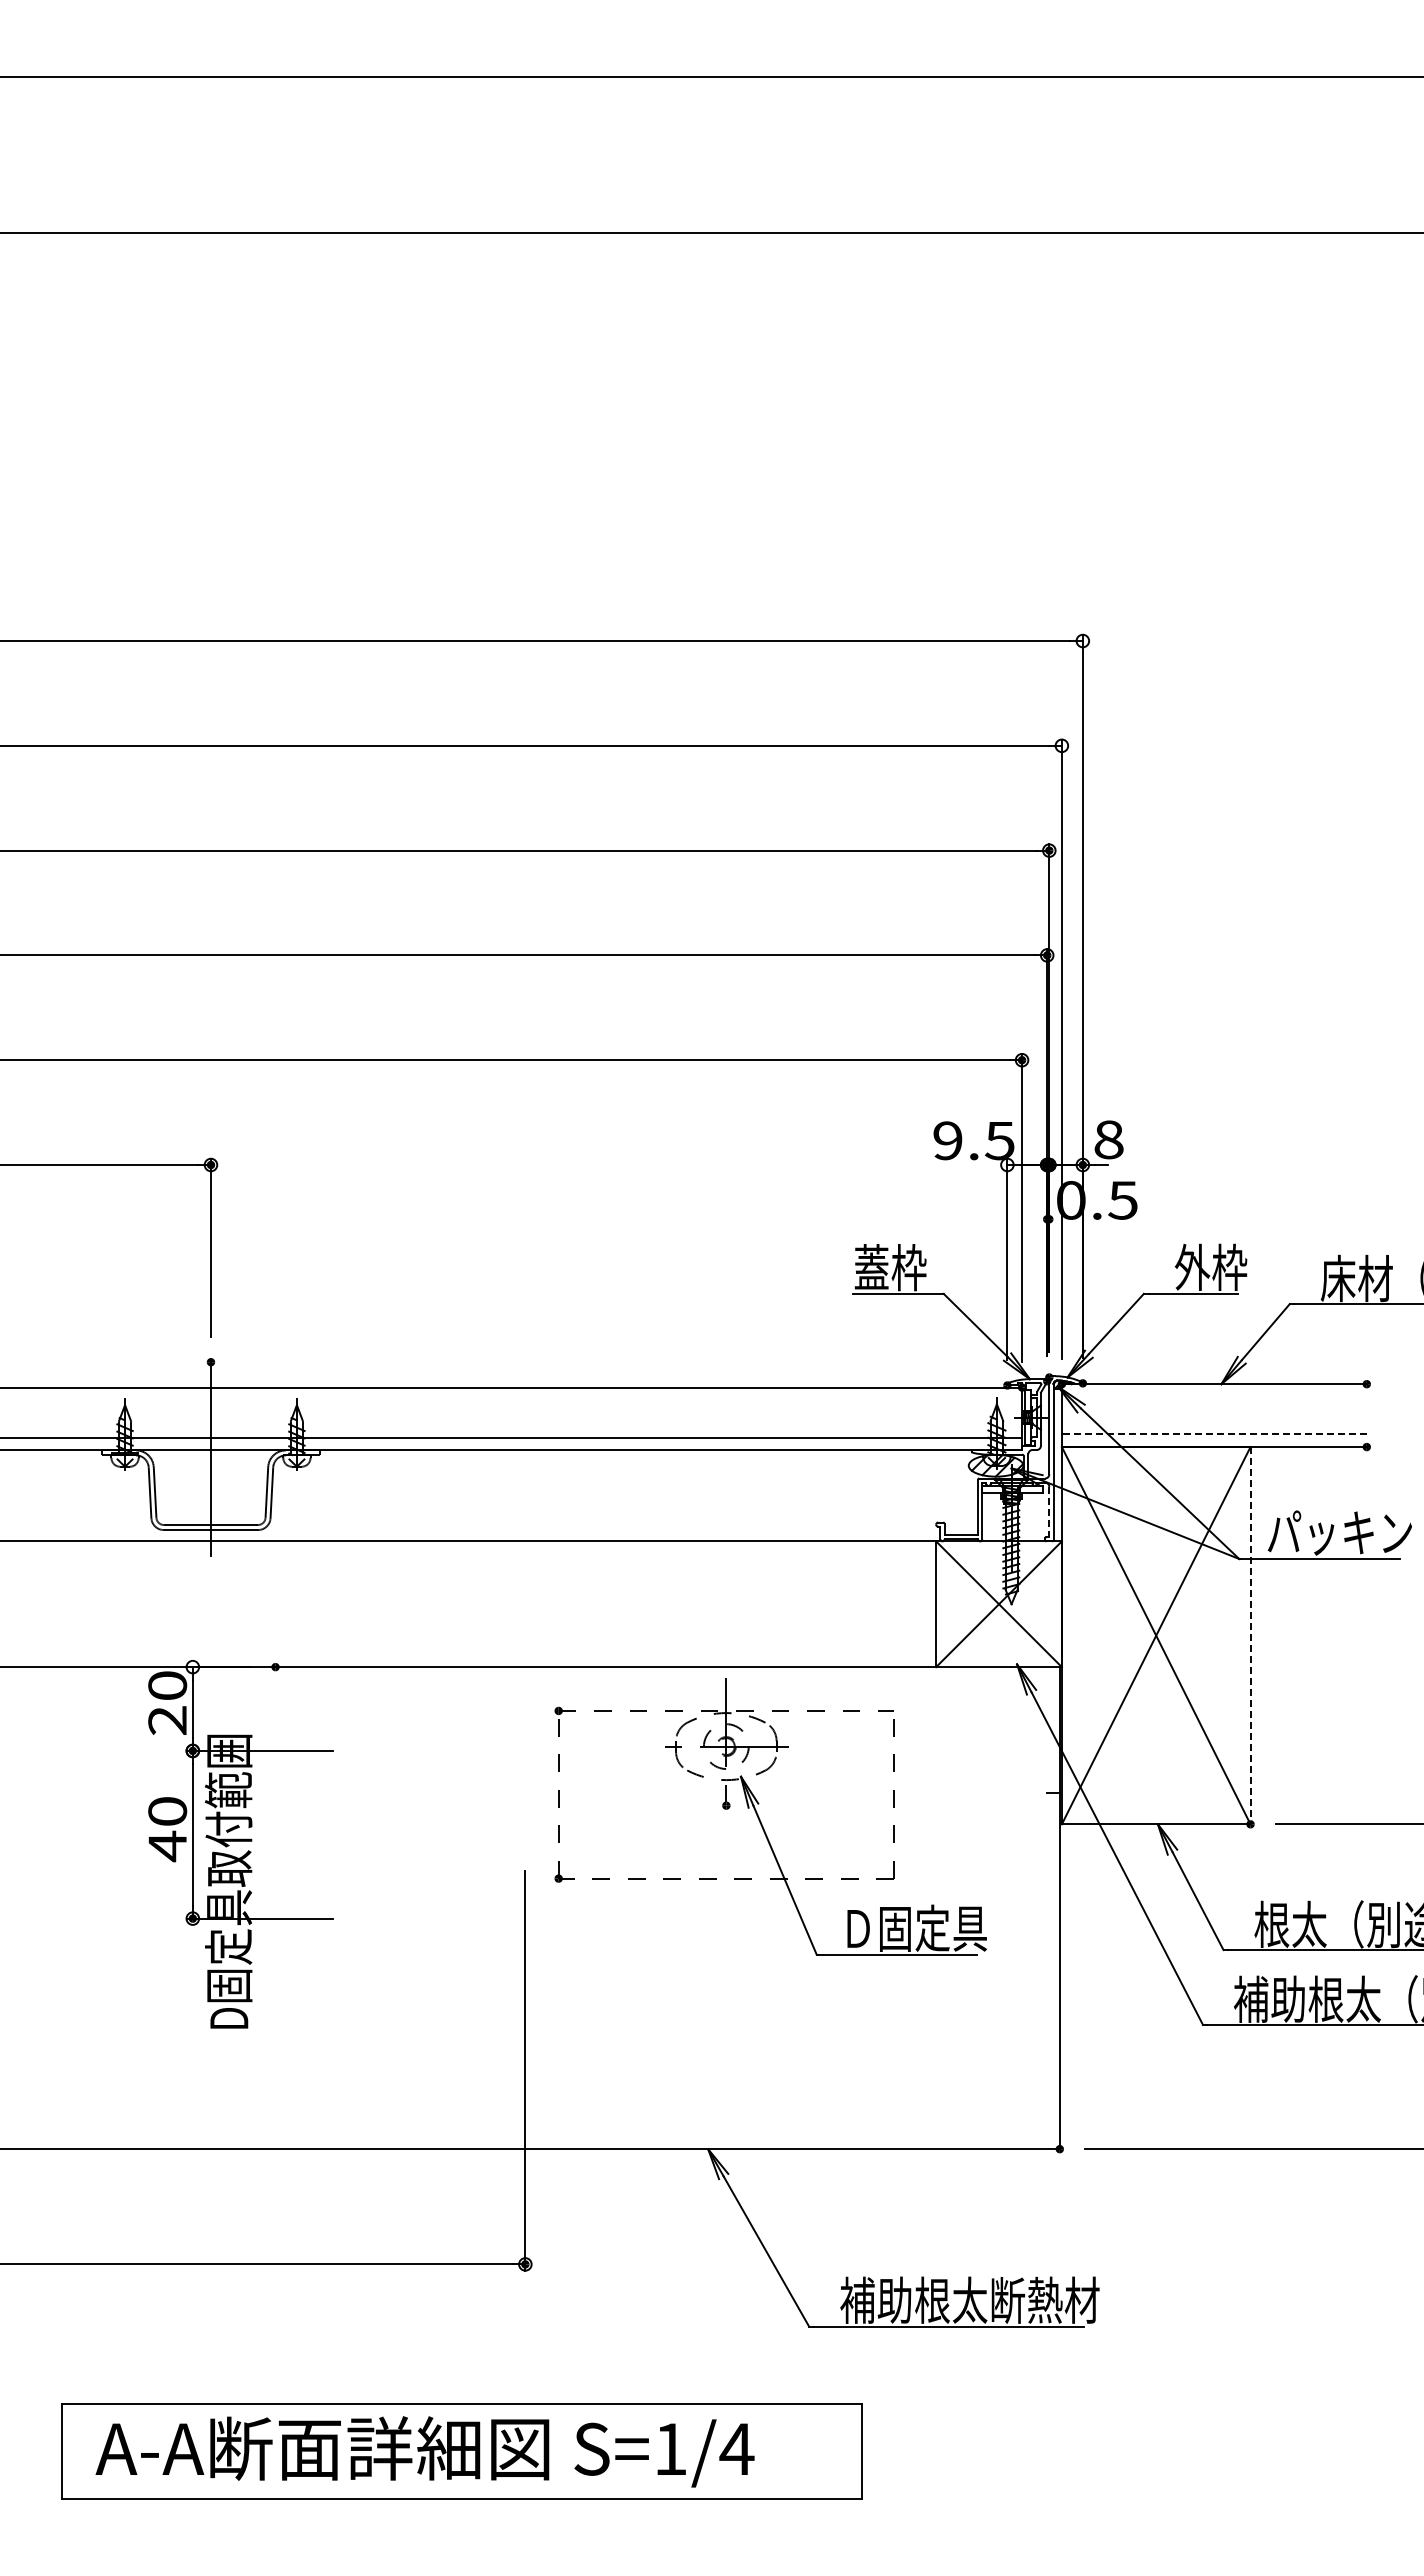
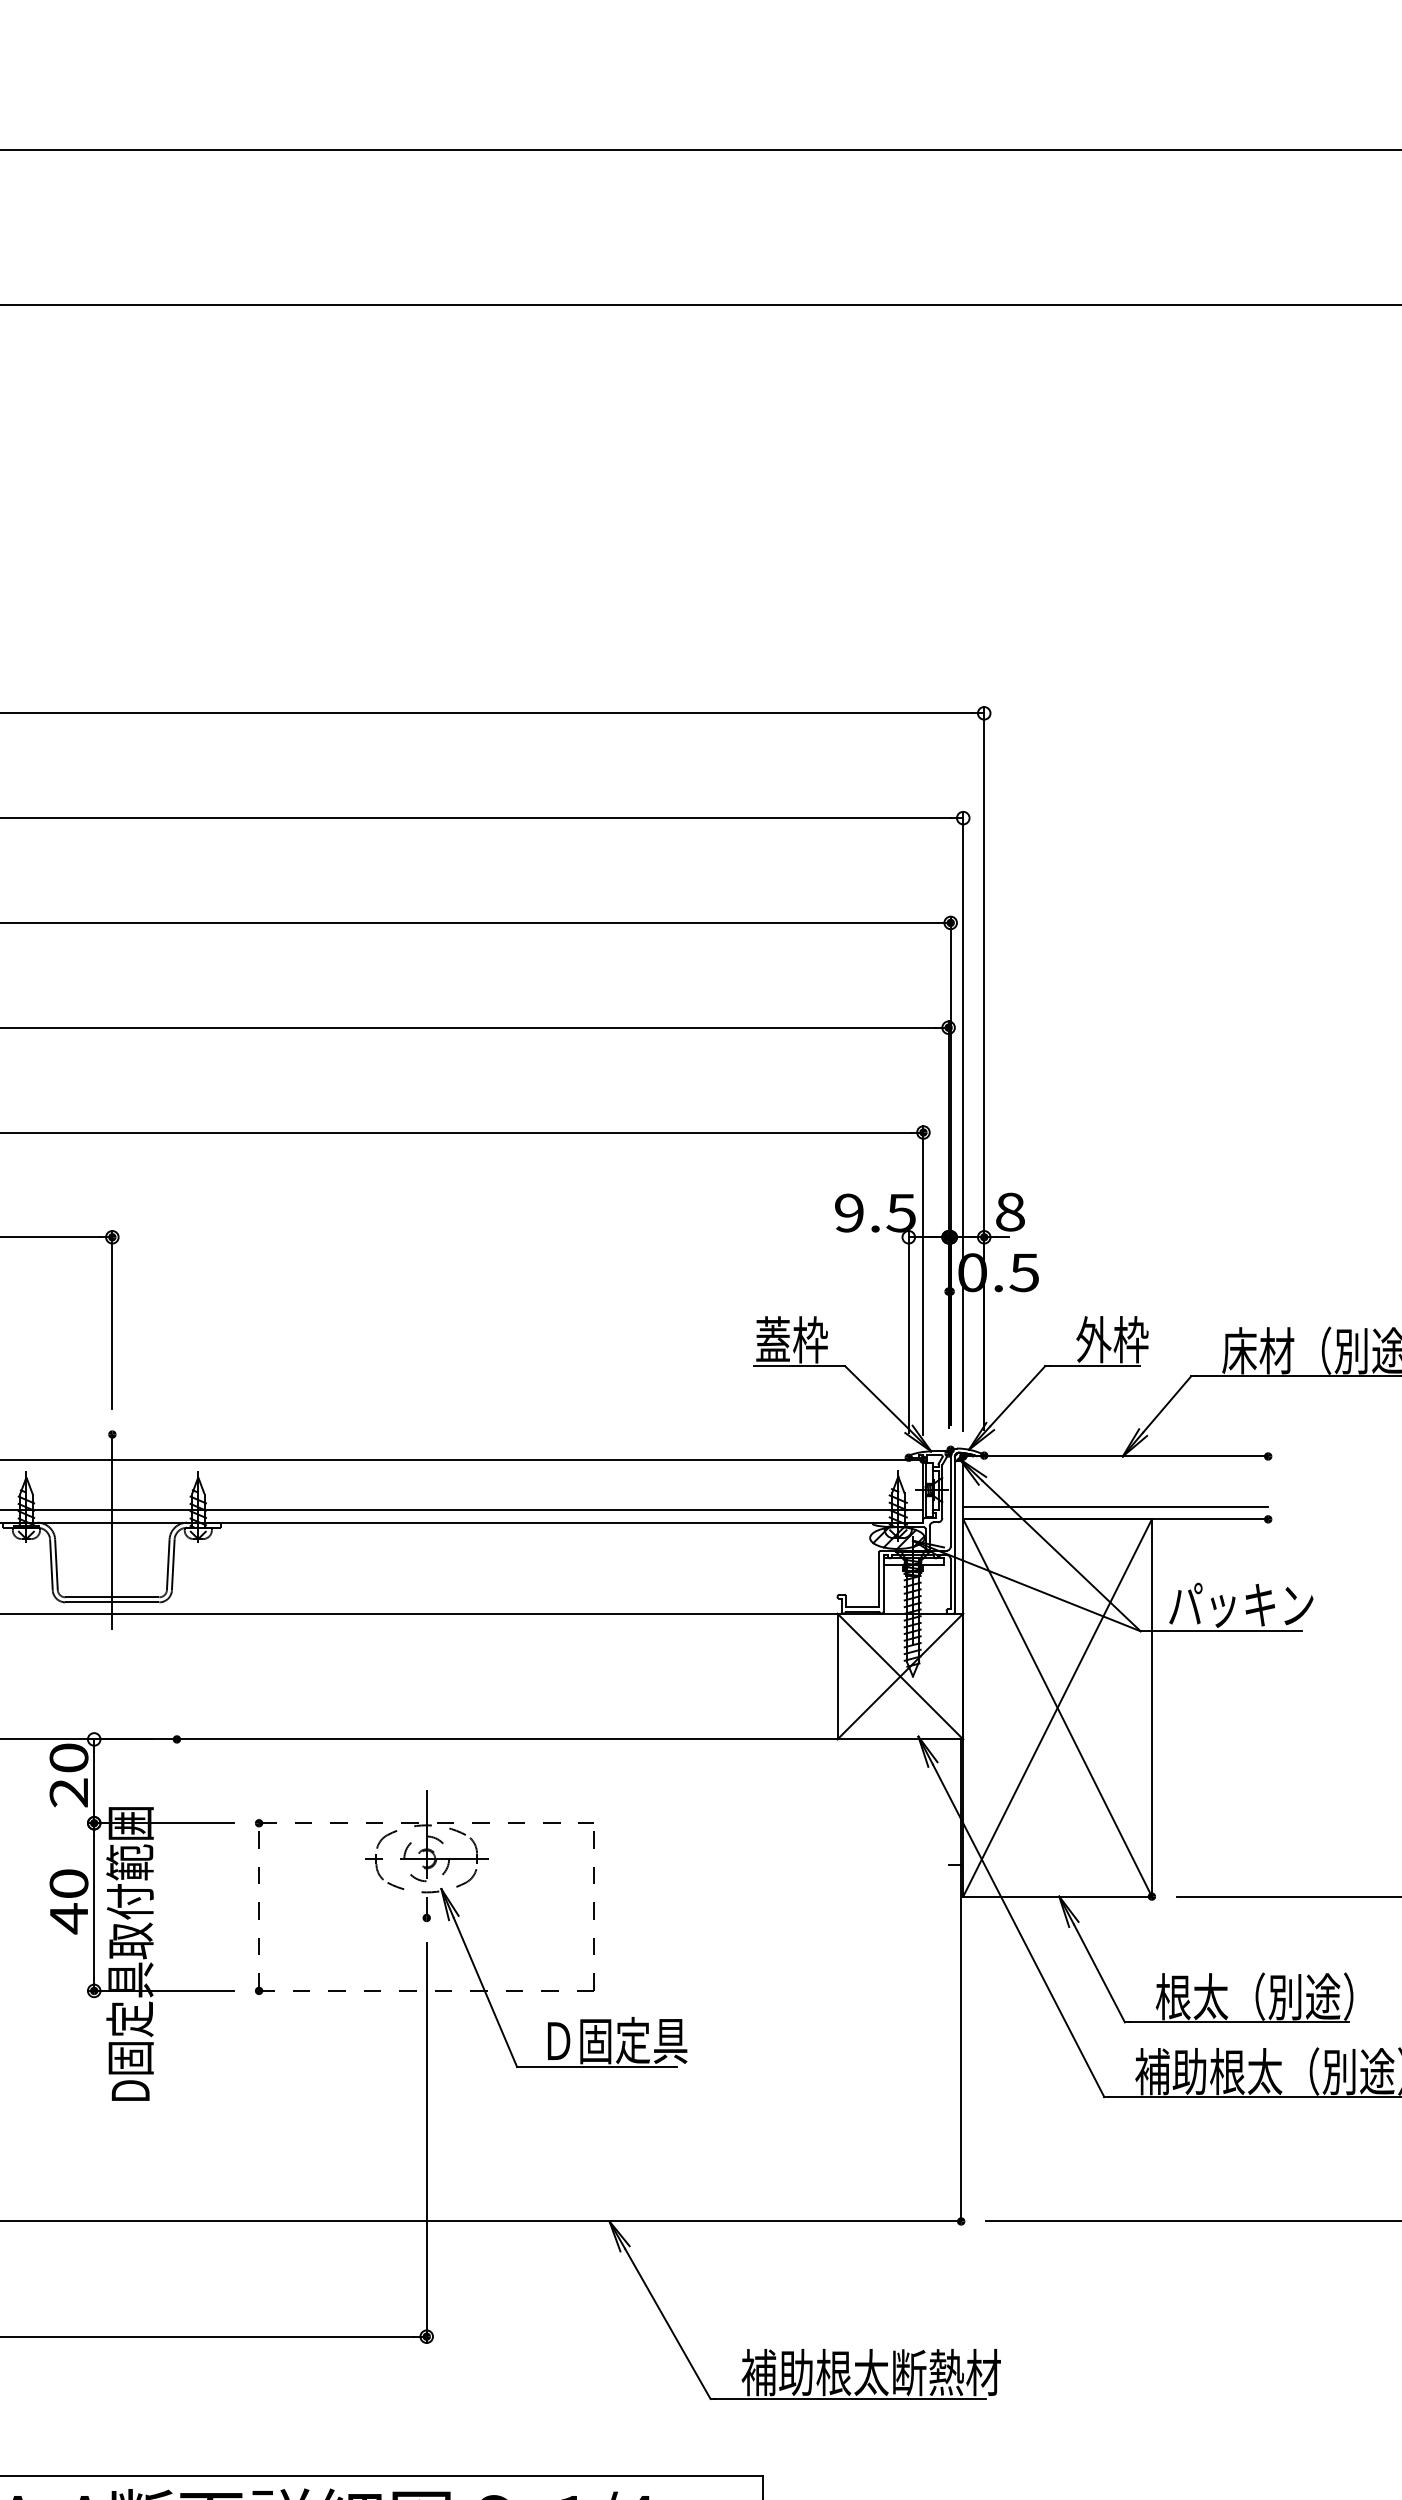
line: (1213, 1434) -> (1114, 1506), dashed -> solid
line: (1049, 1512) -> (950, 1584), dashed -> solid
line: (1250, 1635) -> (1151, 1707), dashed -> solid
part: (761, 1821) -> (461, 1933), moved

